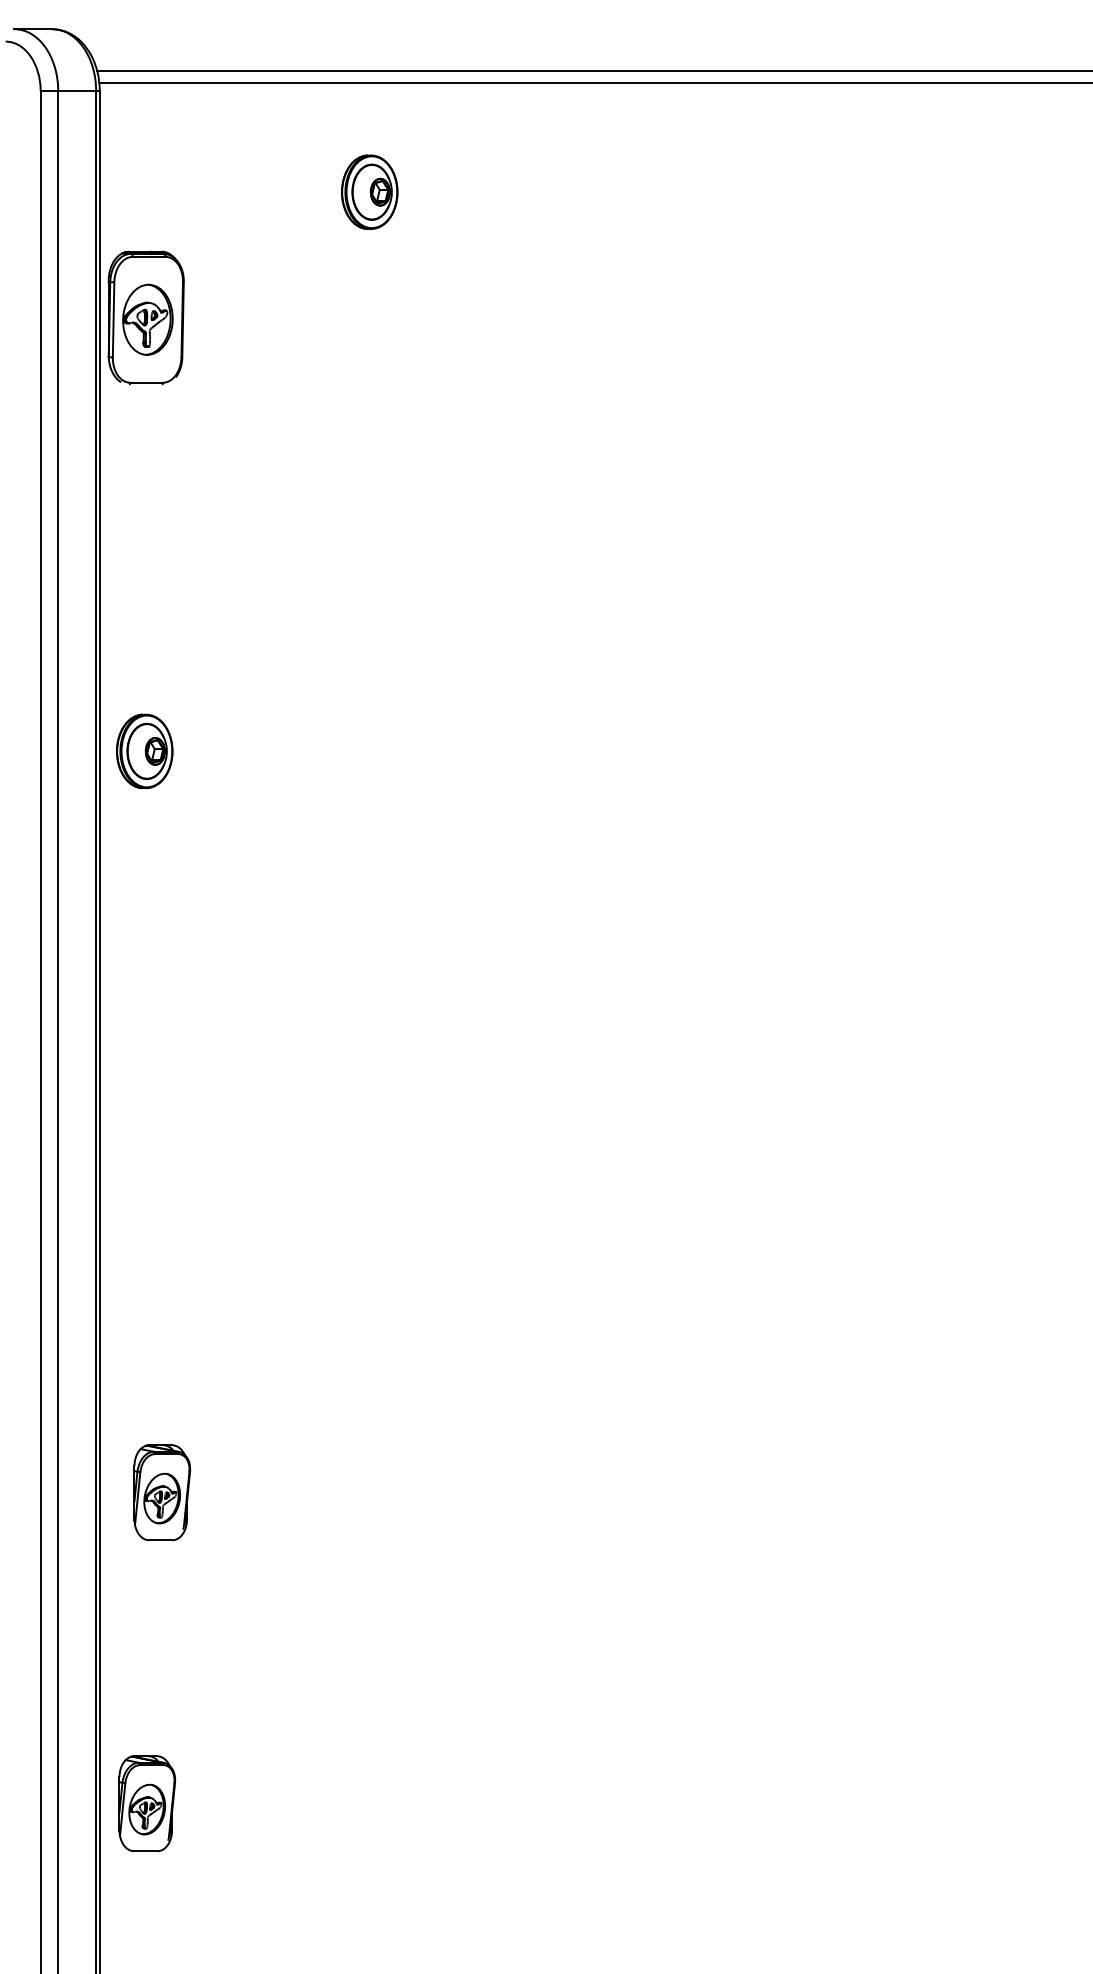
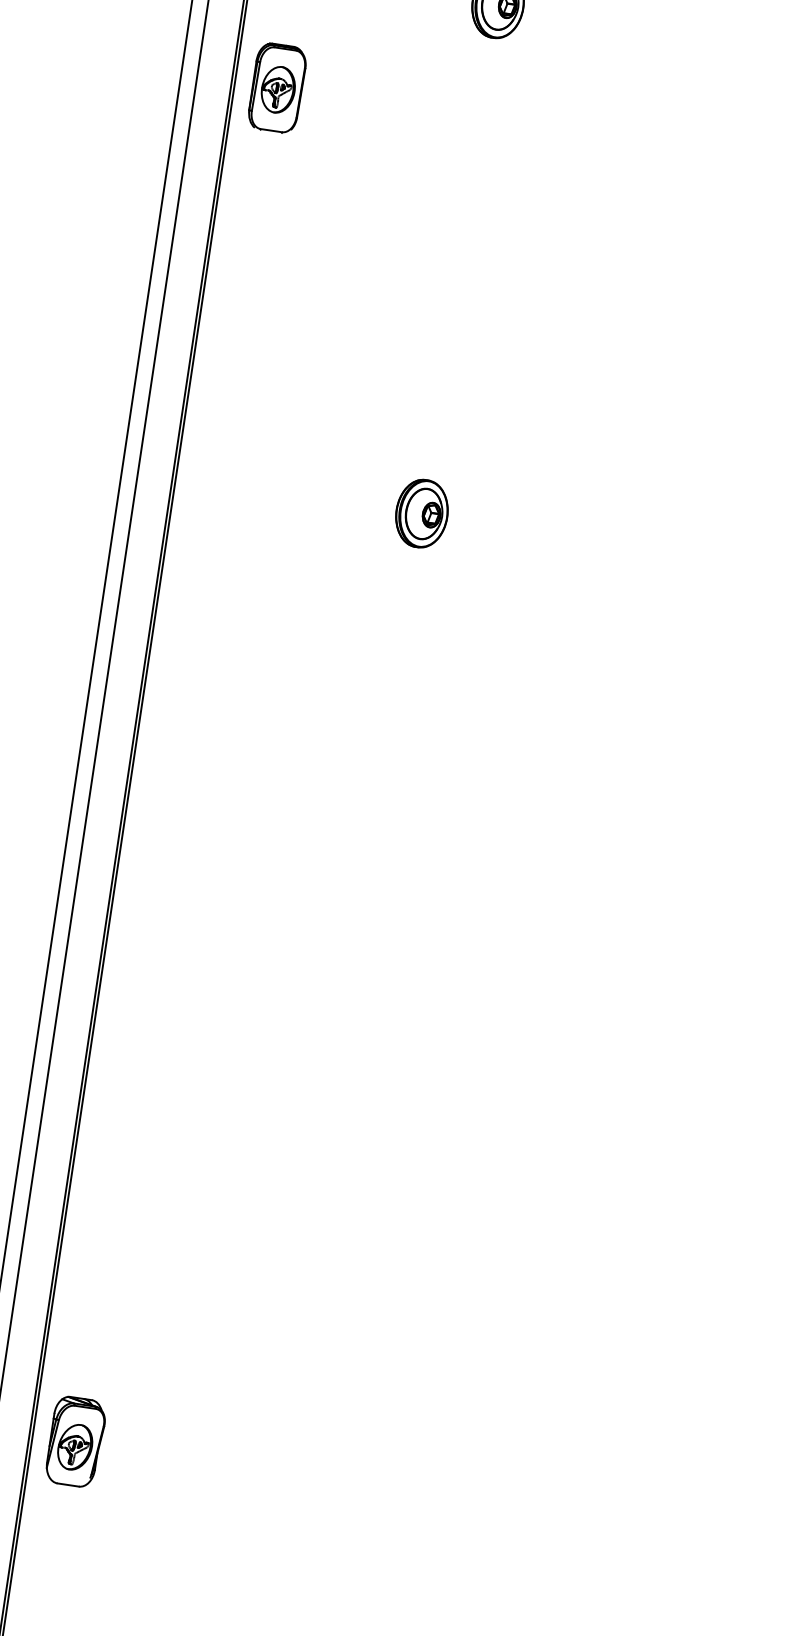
part: (146, 317) -> (277, 88), size x0.71
part: (144, 751) -> (421, 513), moved
part: (162, 1492) -> (132, 1160), removed

